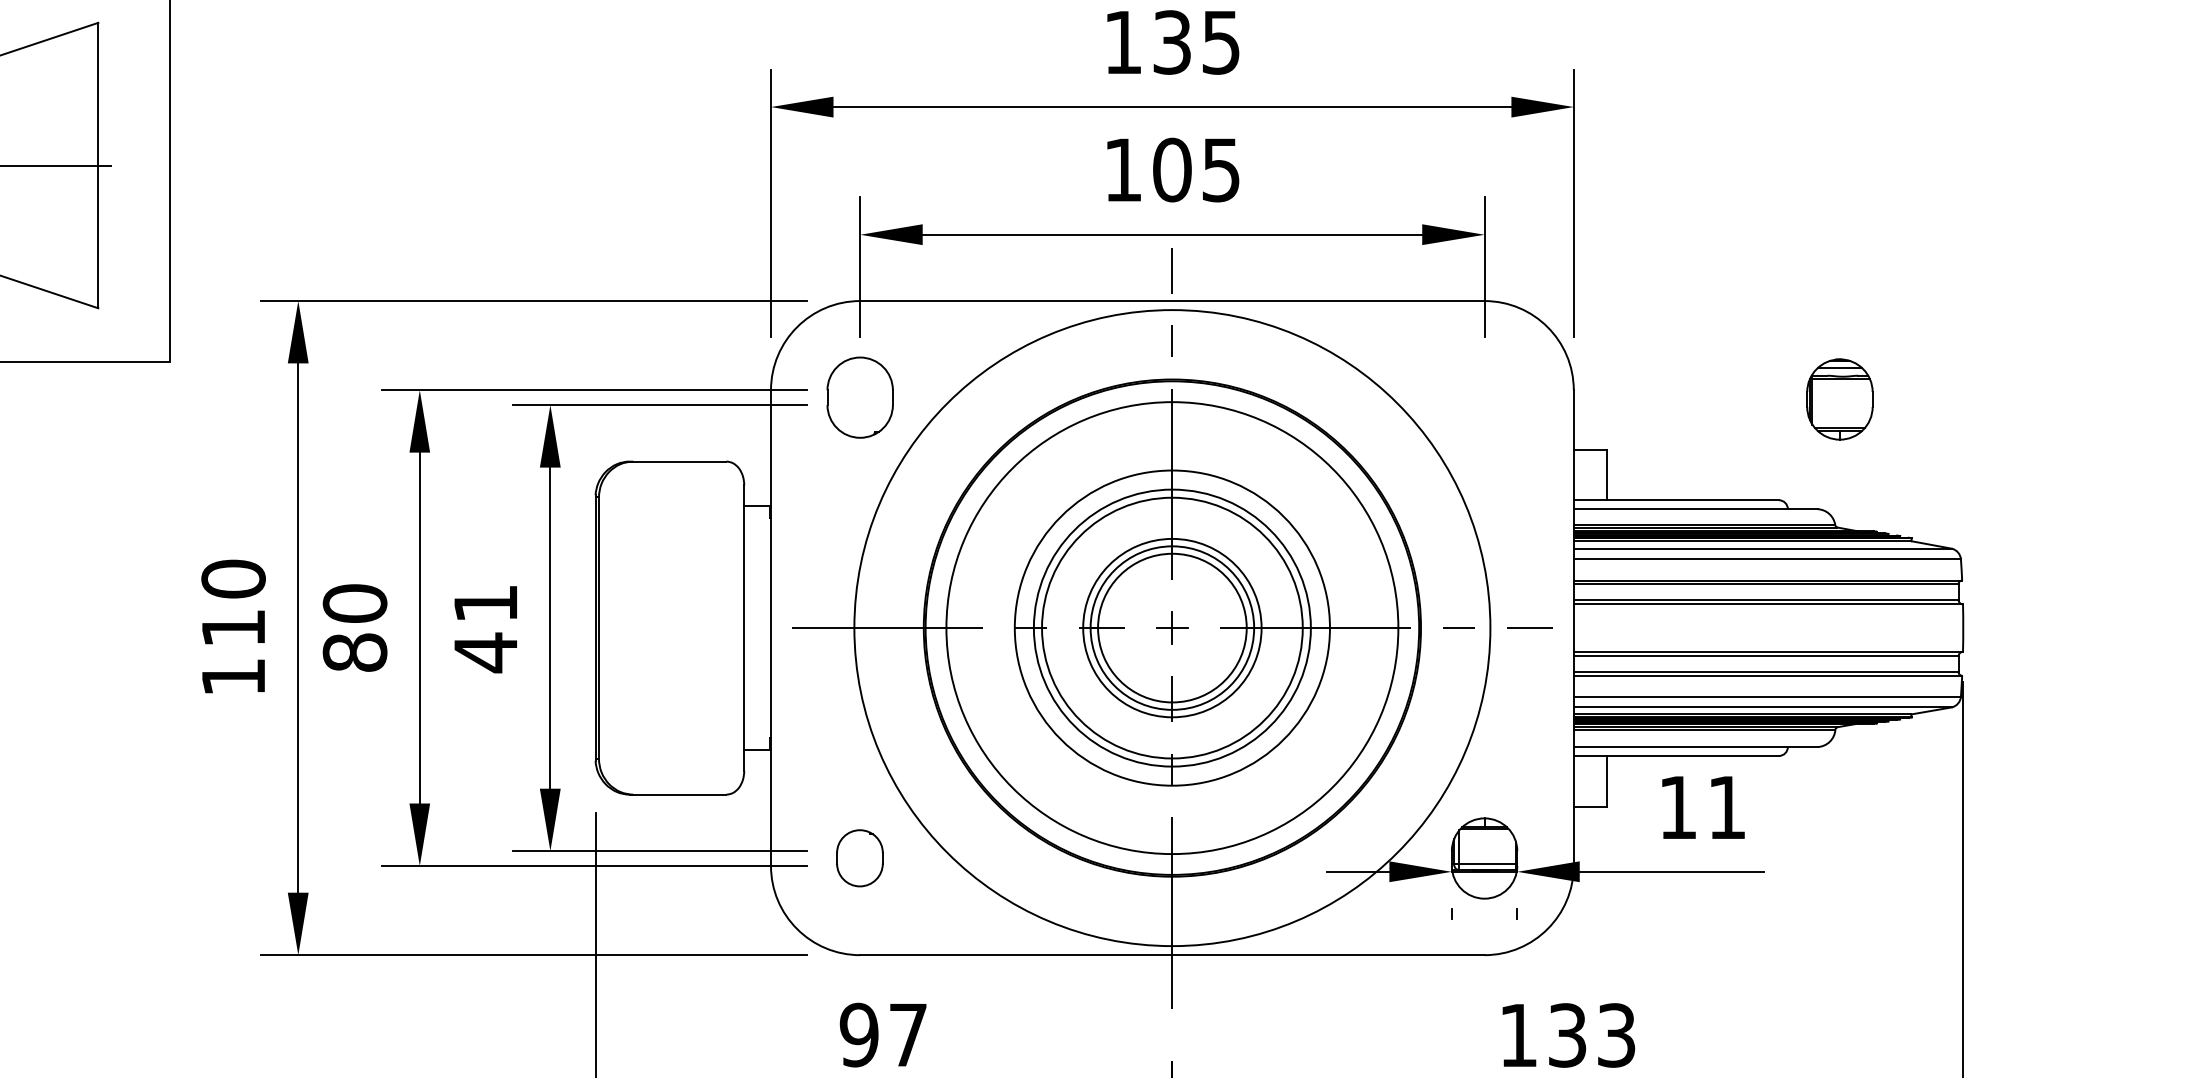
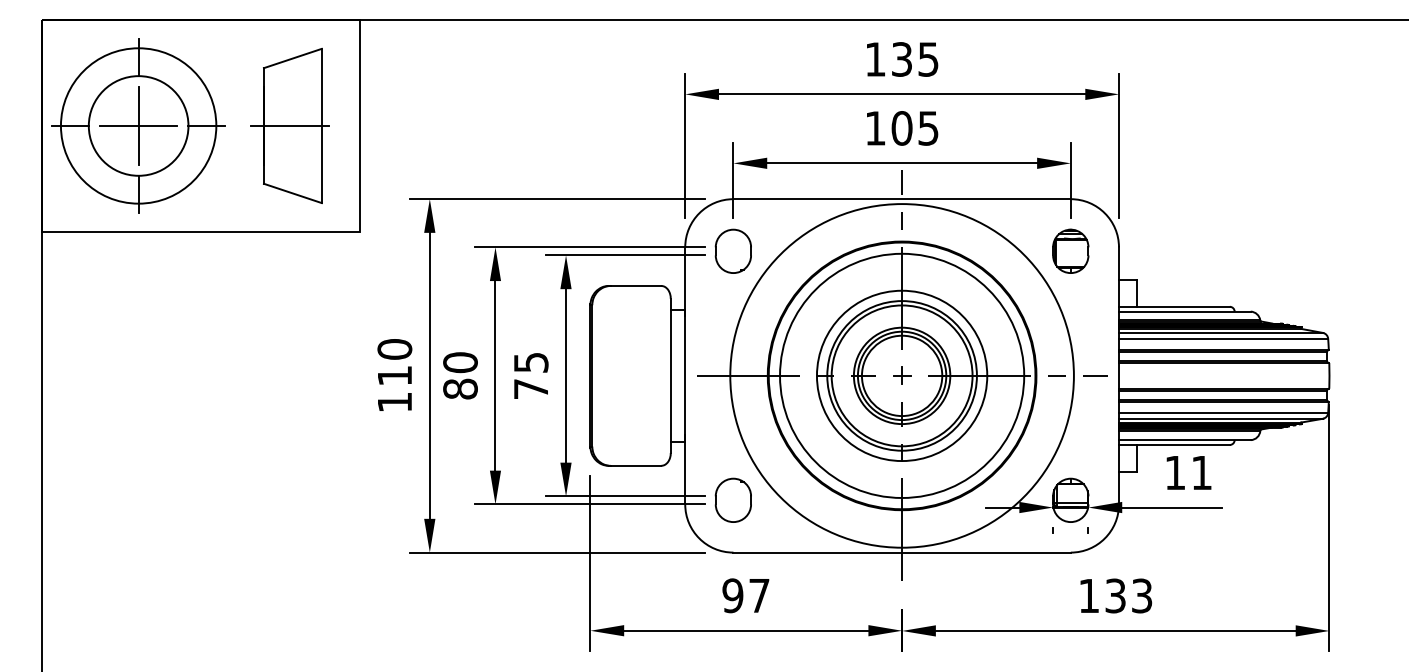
part: (1839, 397) -> (1070, 250), moved
text: (486, 629) -> (531, 376), 41 -> 75
part: (858, 856) -> (732, 499), size x1.43

